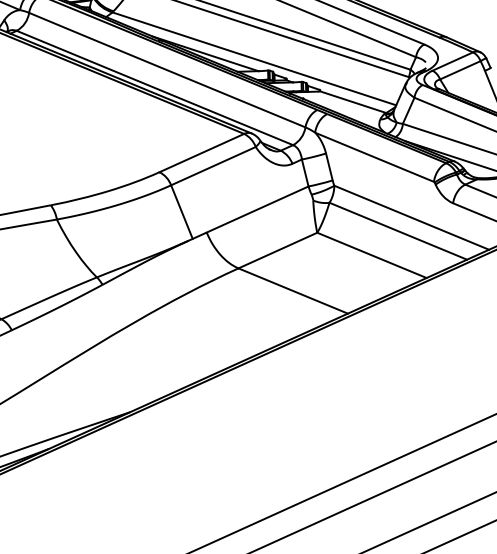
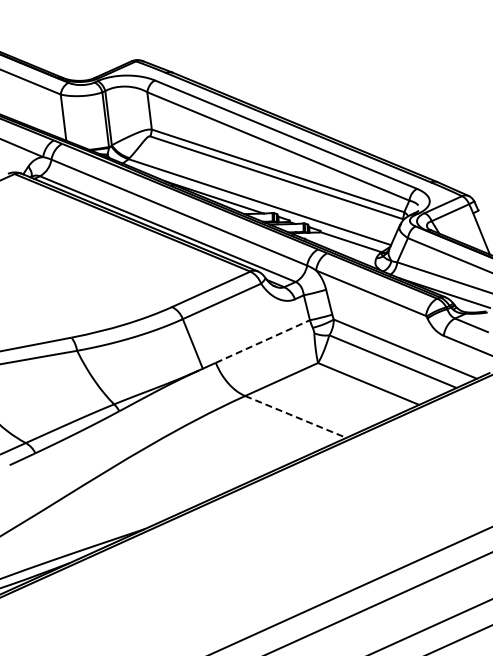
line: (257, 209) -> (262, 341), solid -> dashed
line: (292, 290) -> (295, 416), solid -> dashed

